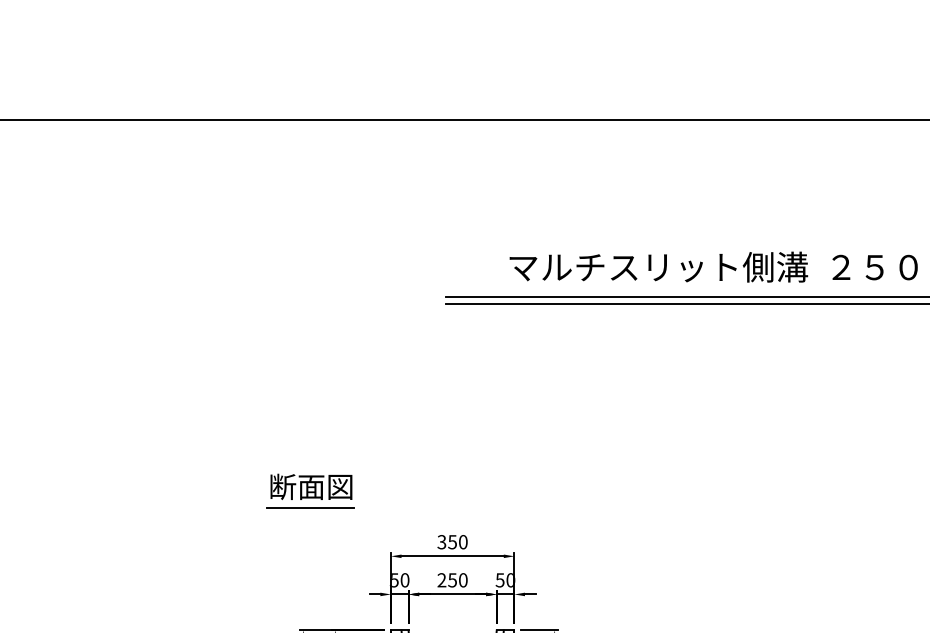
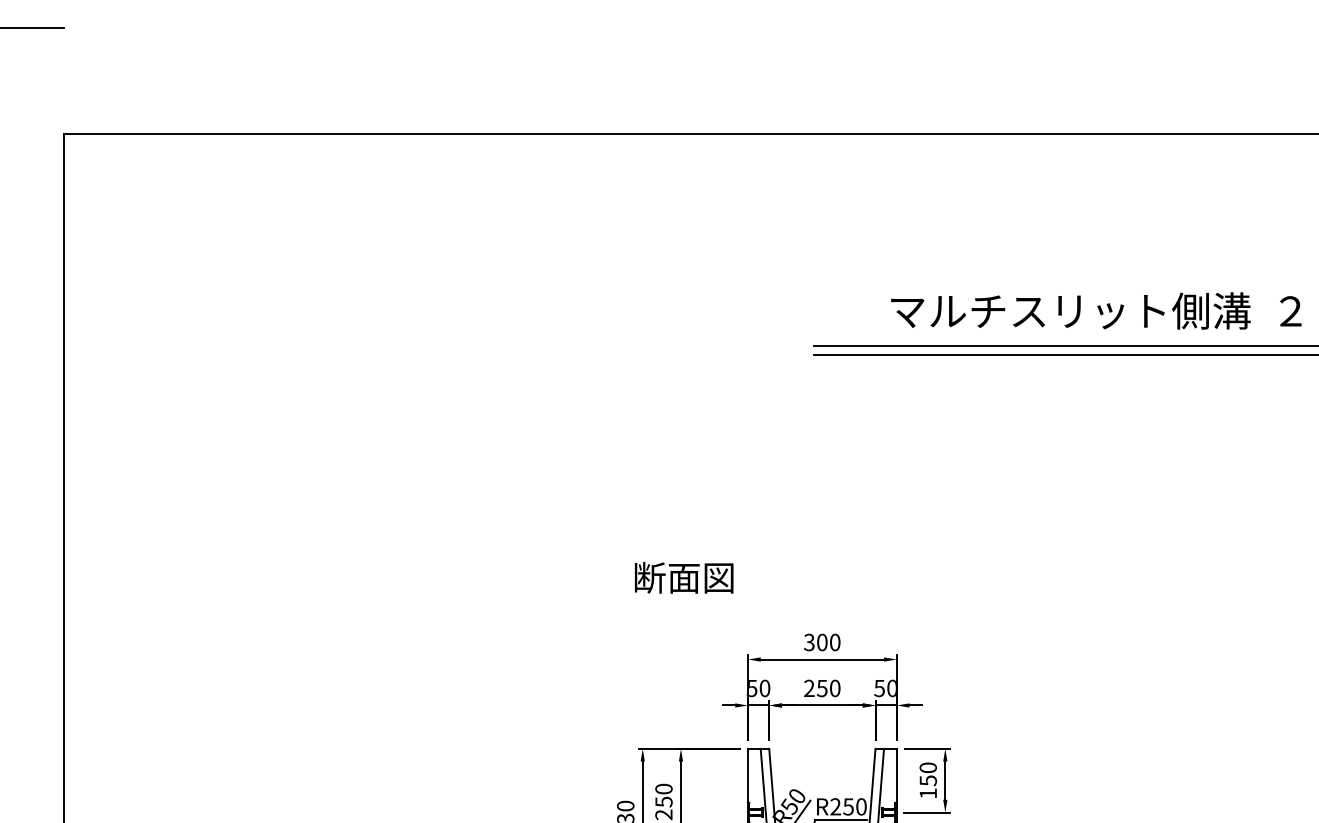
text: (311, 486) -> (684, 577), moved
line: (310, 508) -> (650, 601), removed
text: (451, 542) -> (821, 642), 350 -> 300

